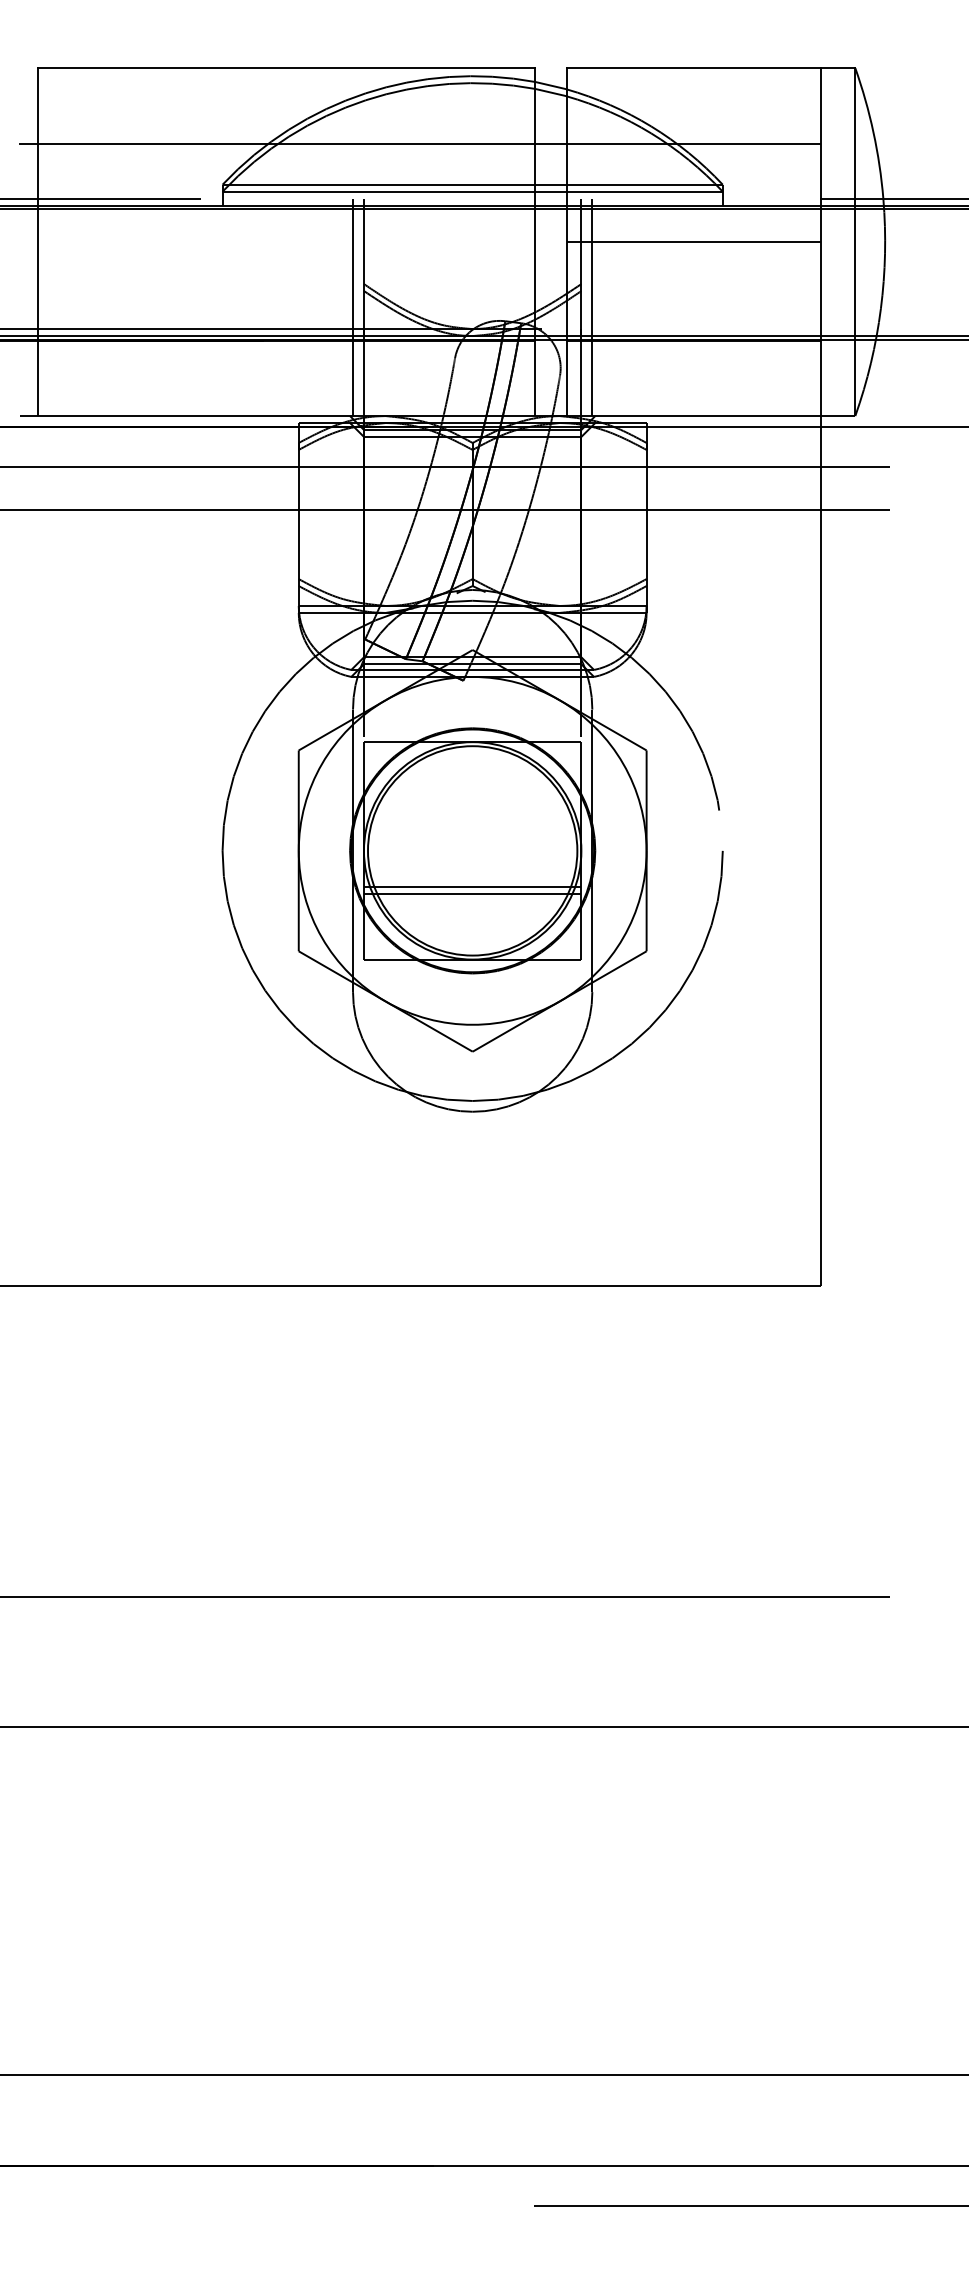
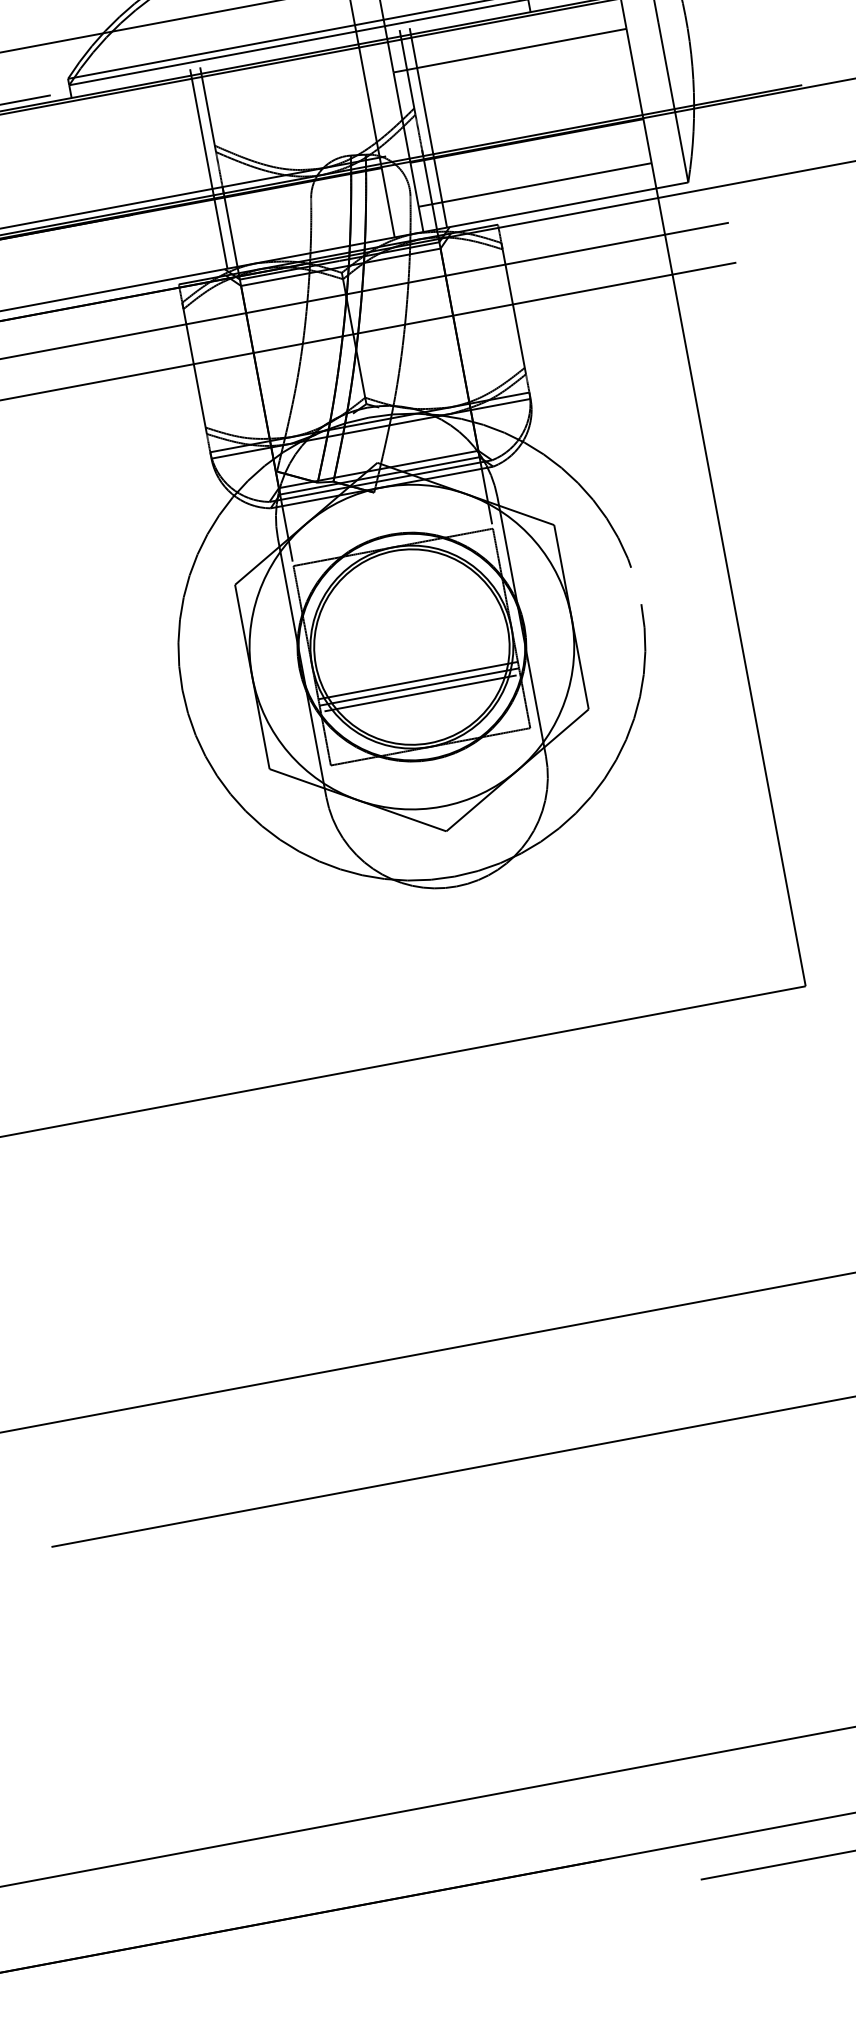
line: (693, 388) -> (535, 184), added
line: (472, 901) -> (420, 693), added

